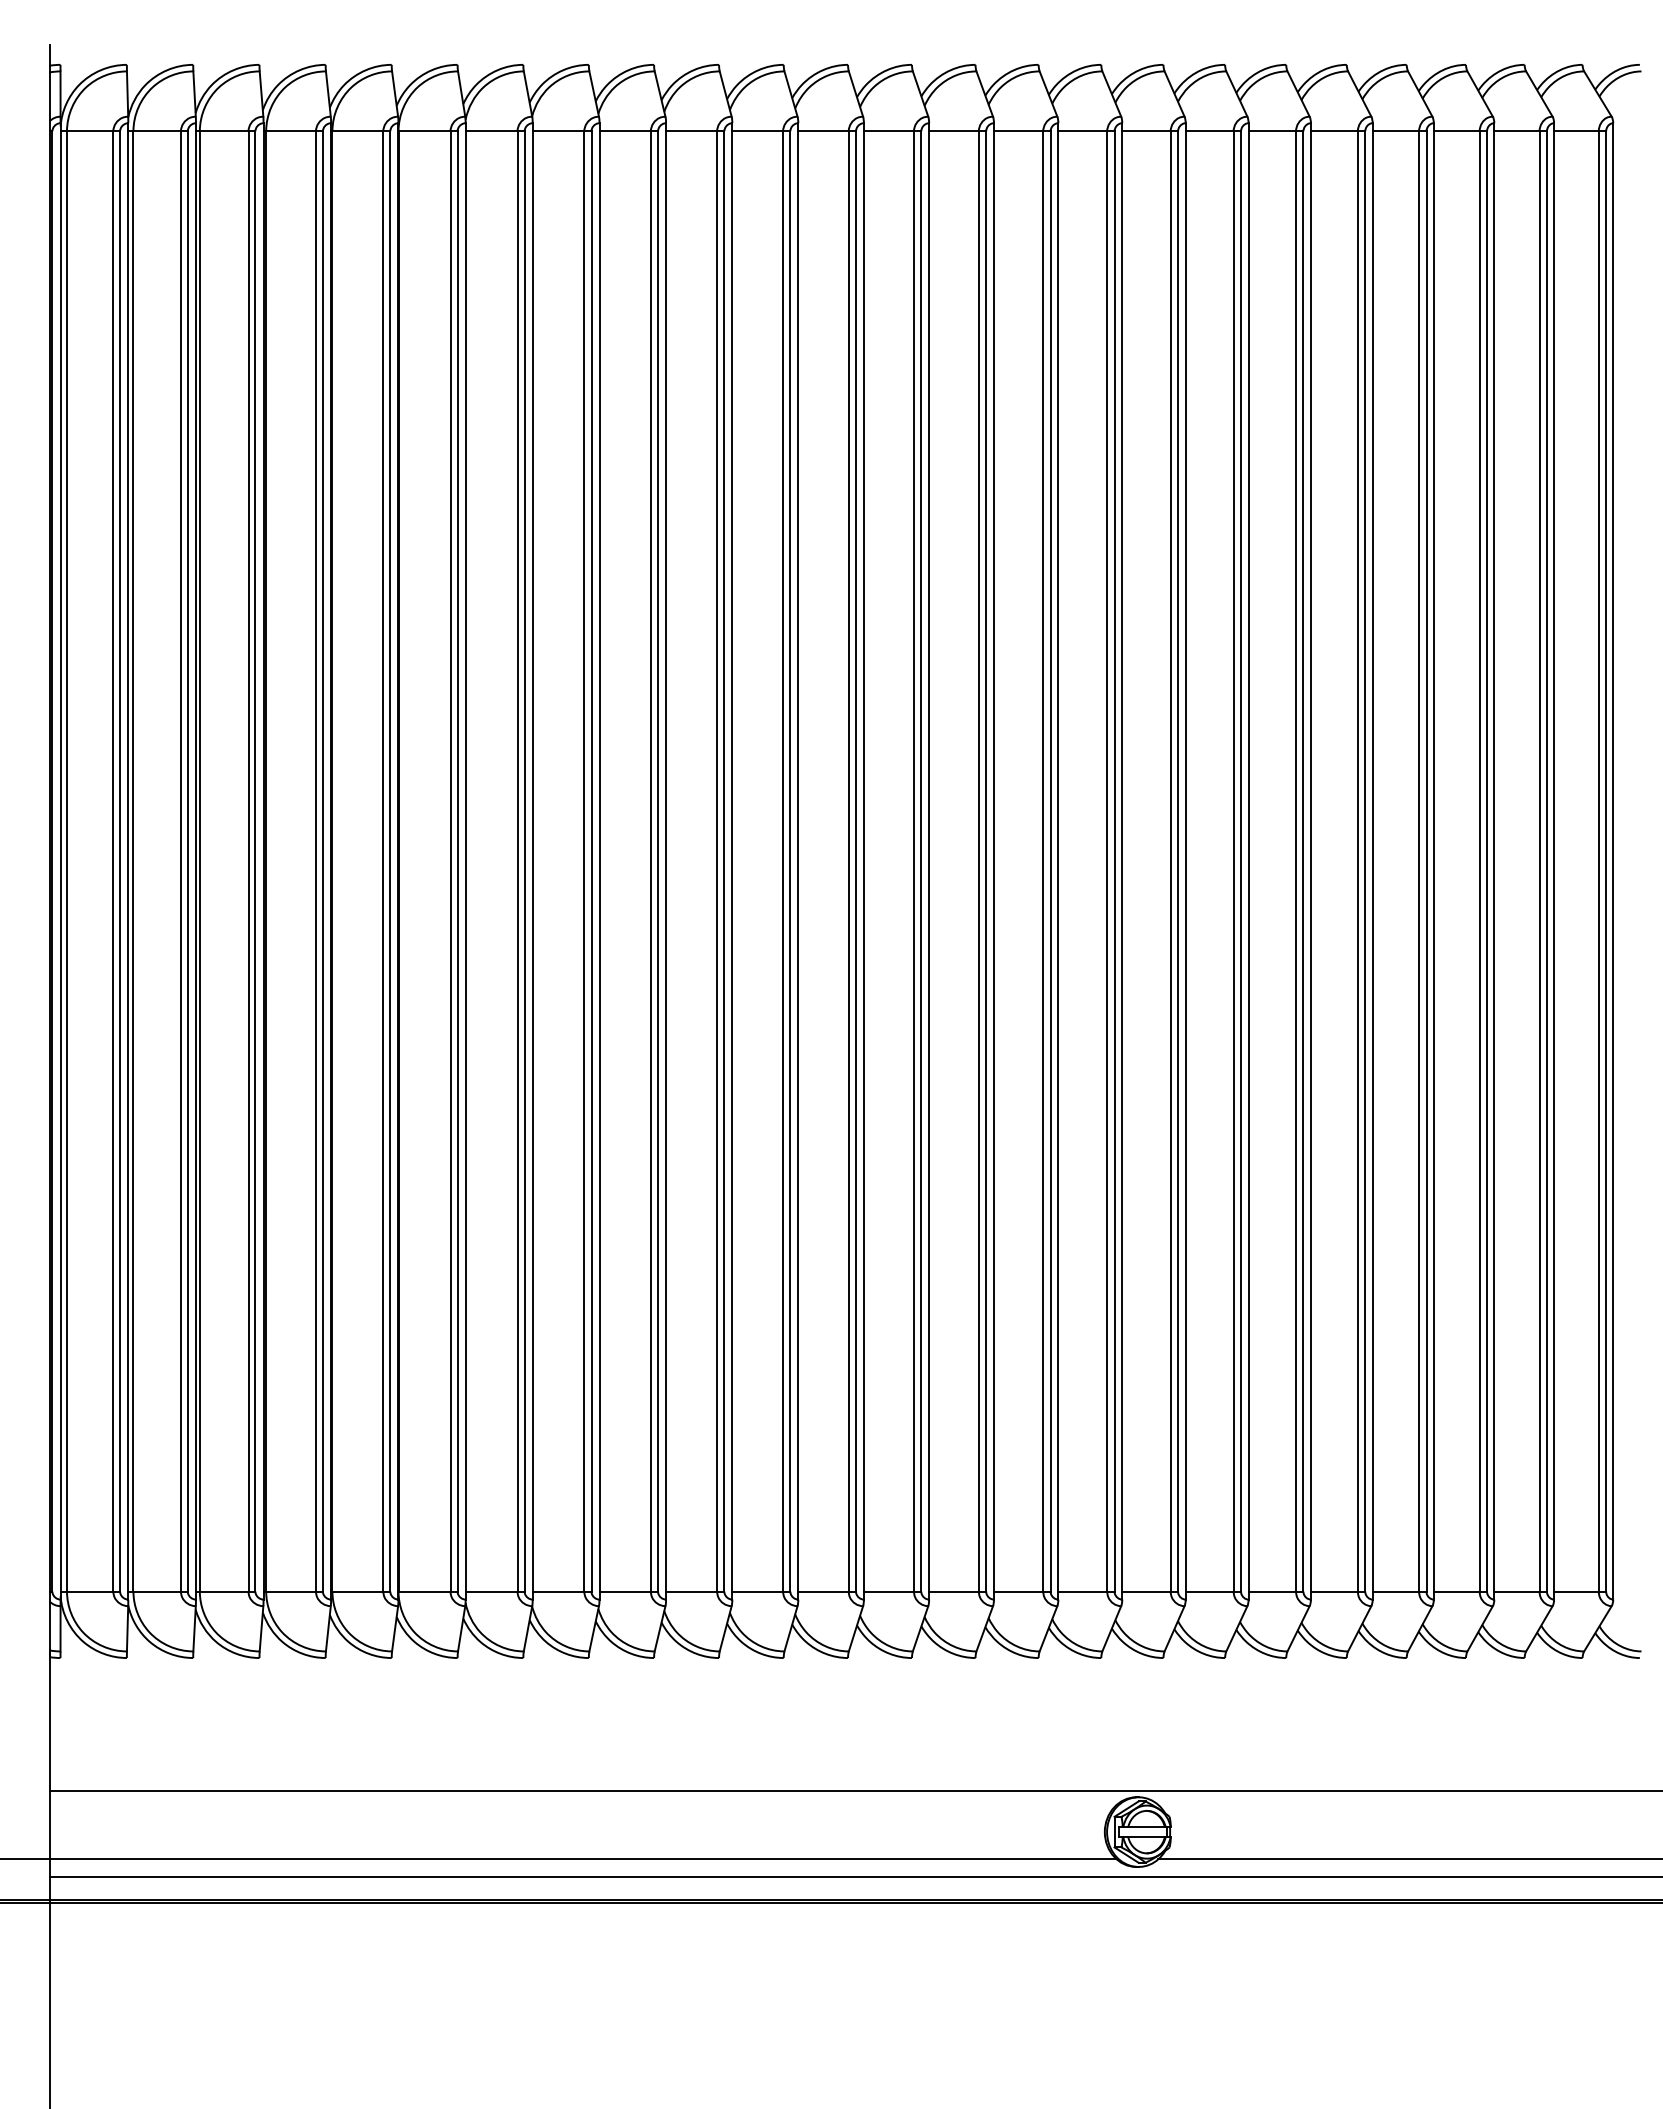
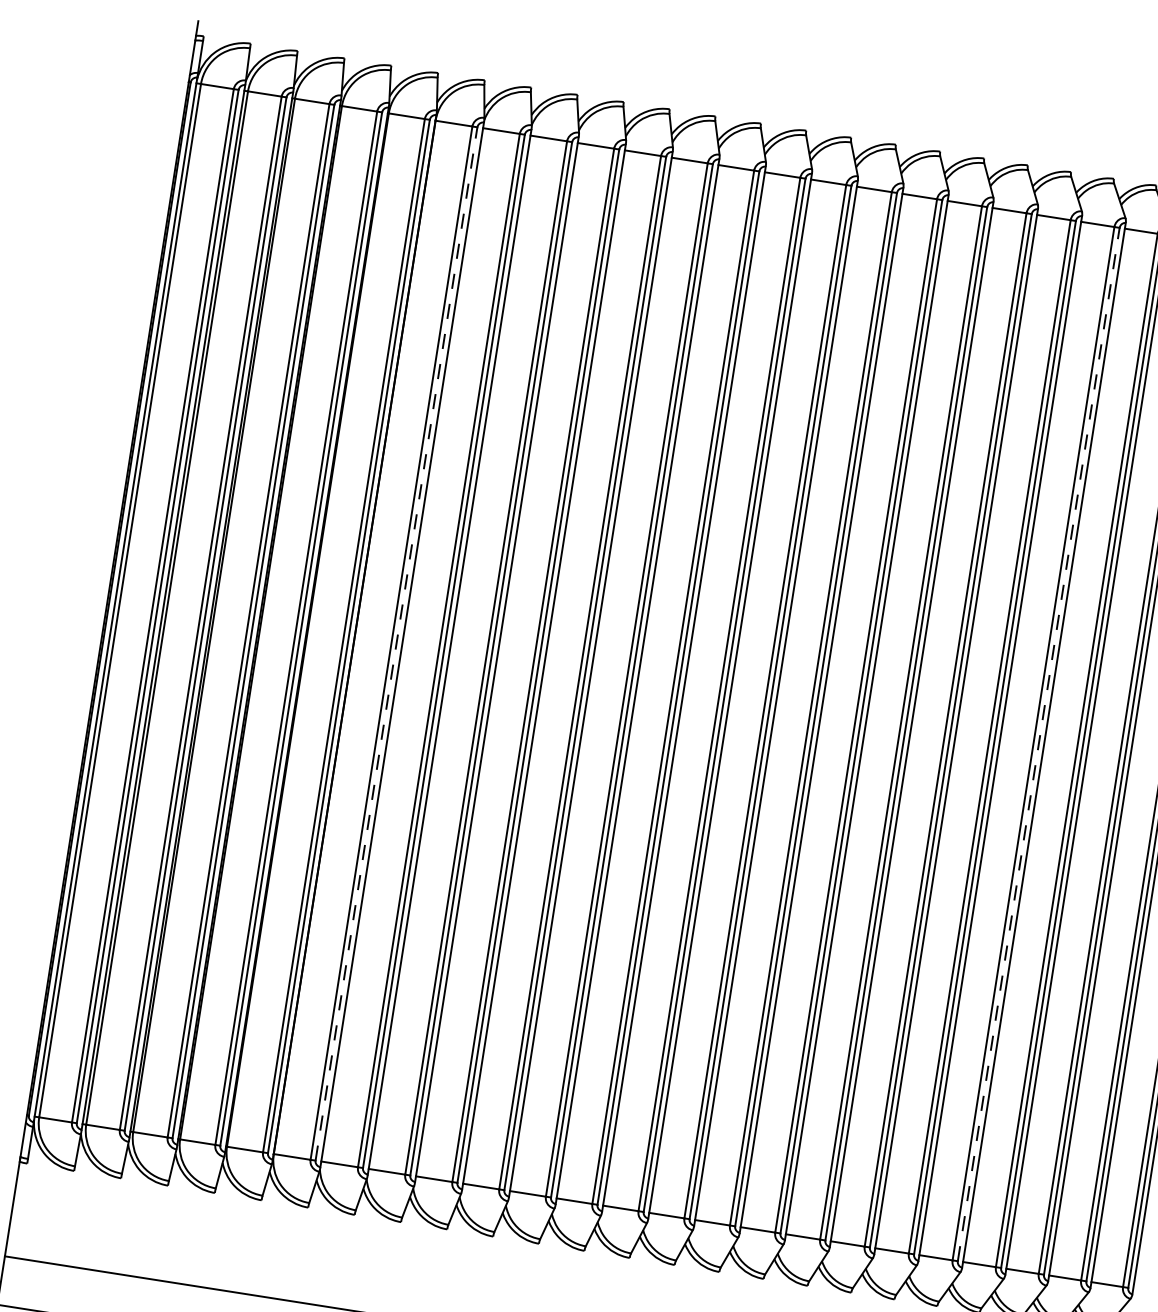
line: (457, 860) -> (396, 643), solid -> dashed
line: (1365, 860) -> (1039, 743), solid -> dashed

